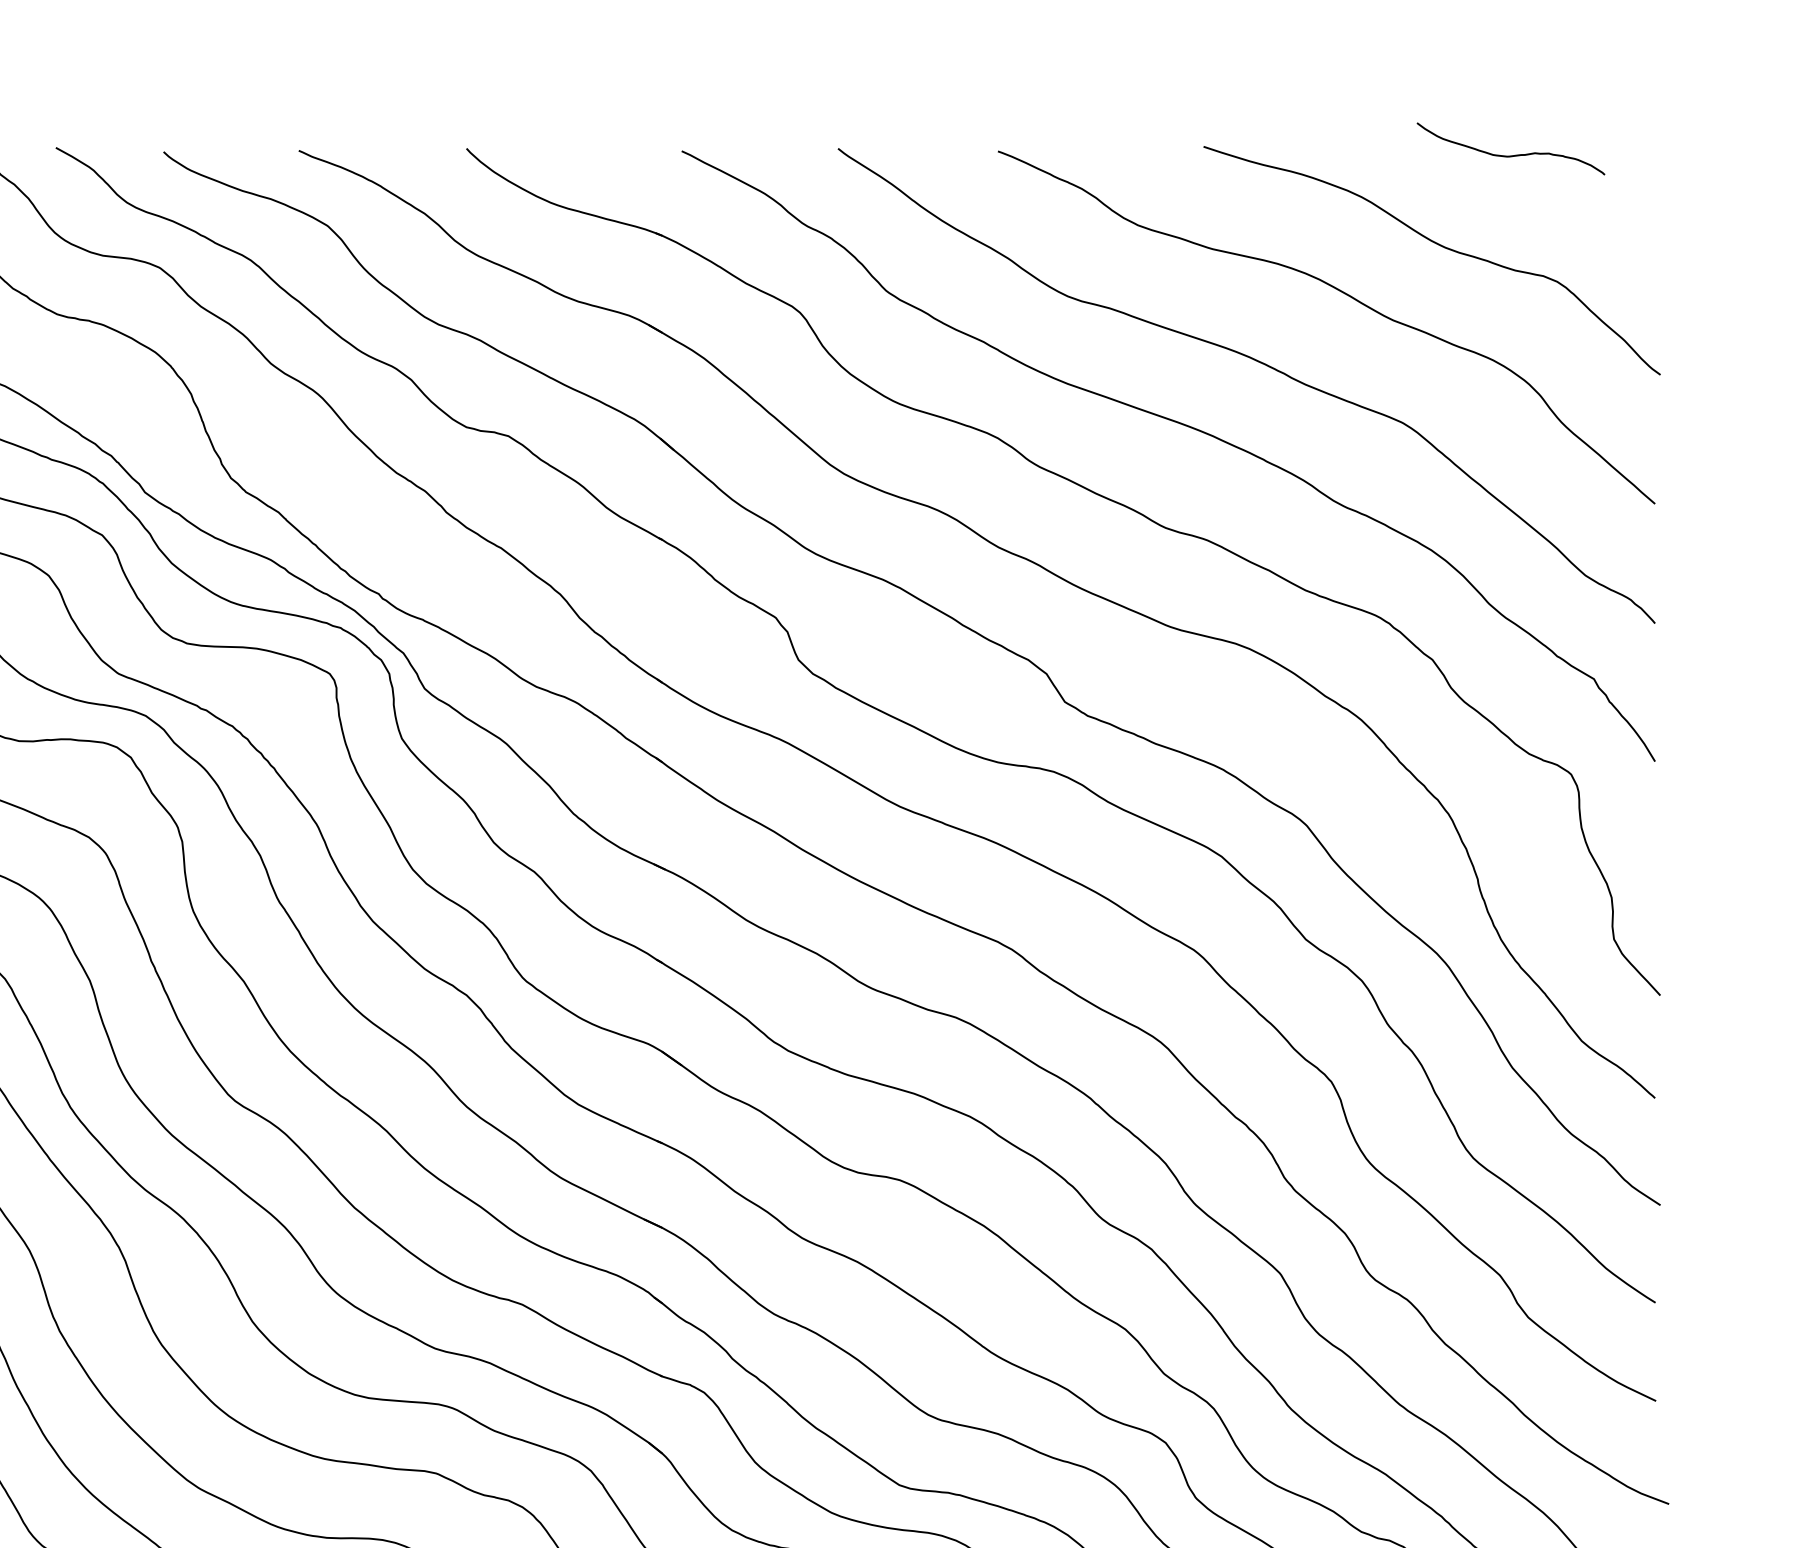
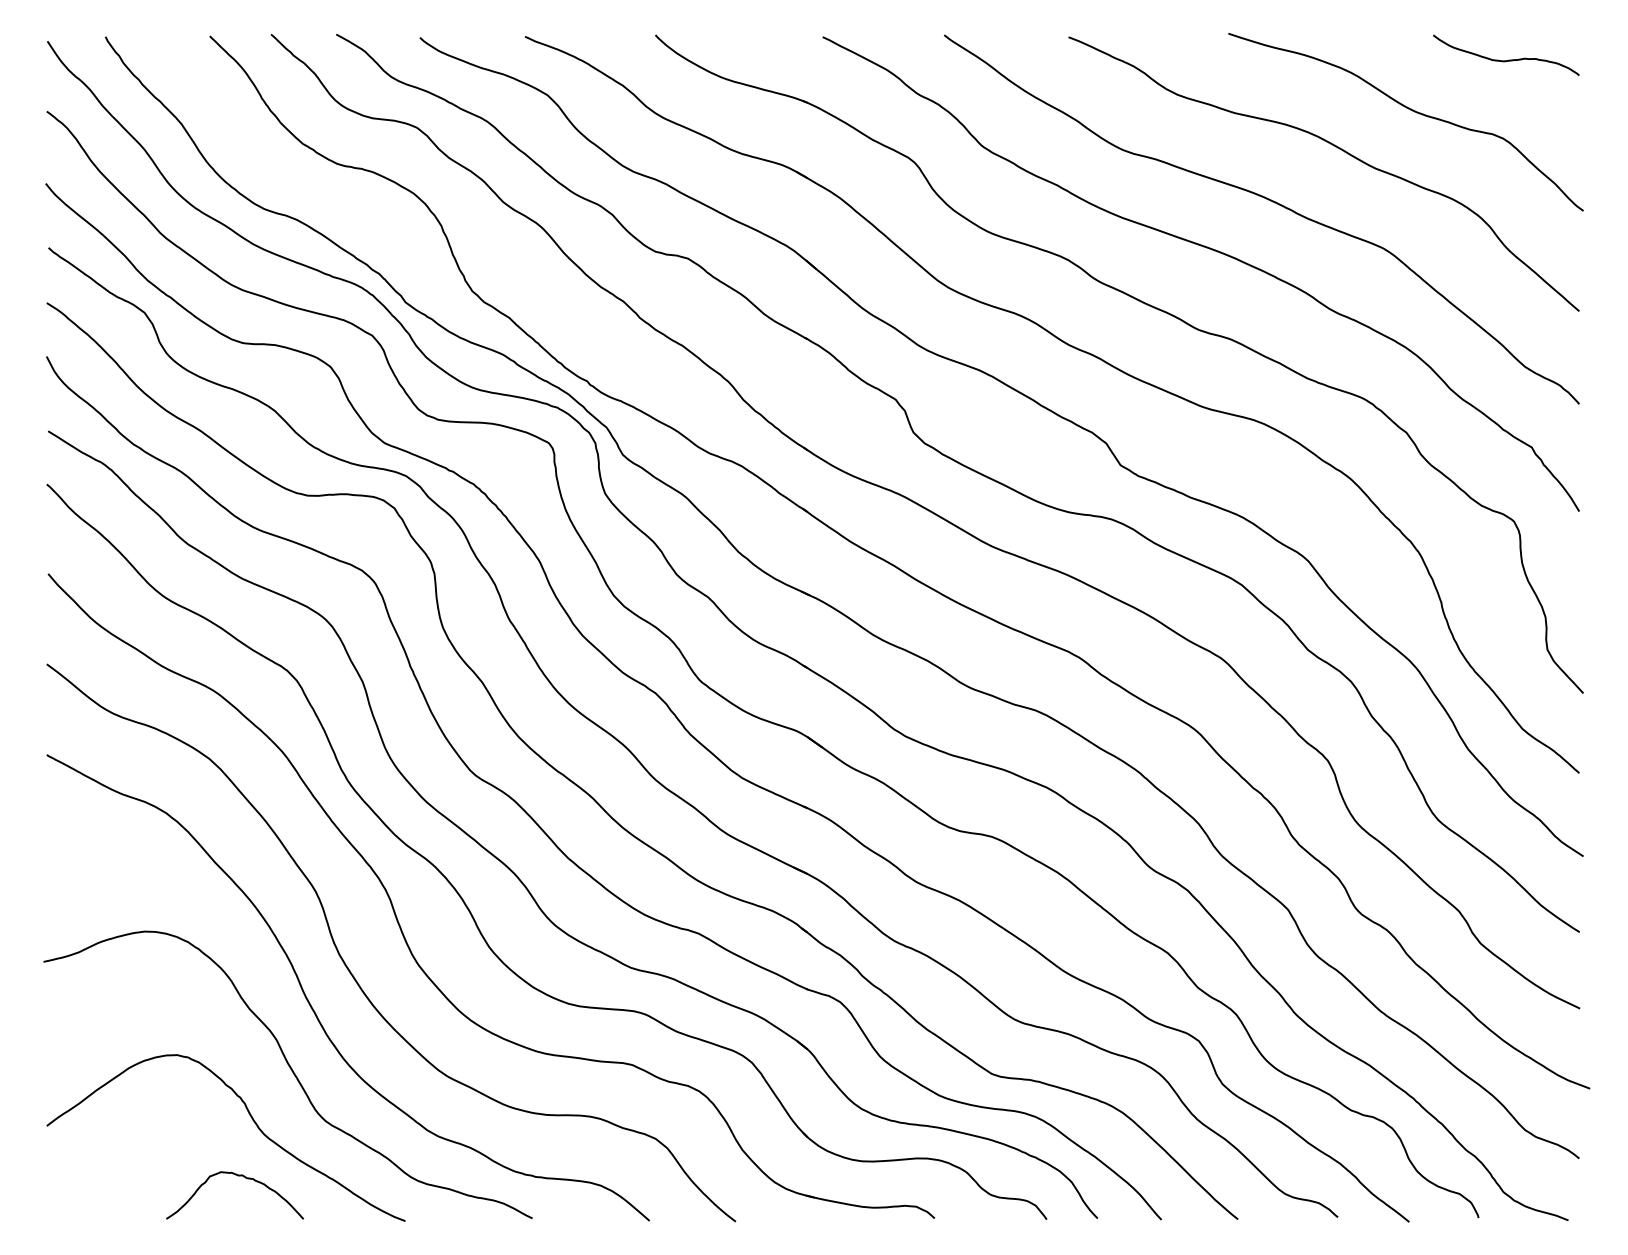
curve: (1513, 154) -> (1508, 59), moved

